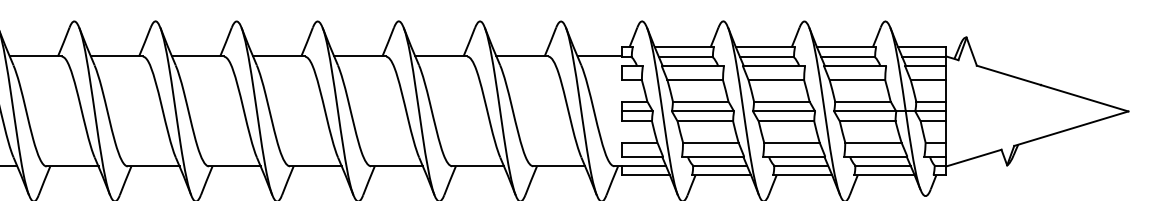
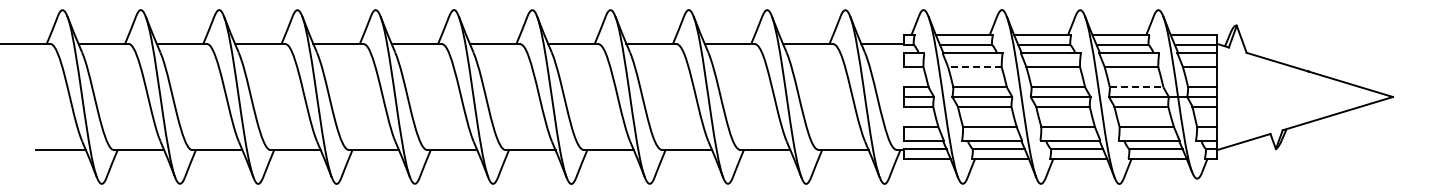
line: (694, 79) -> (974, 66), solid -> dashed
line: (862, 101) -> (1136, 87), solid -> dashed

